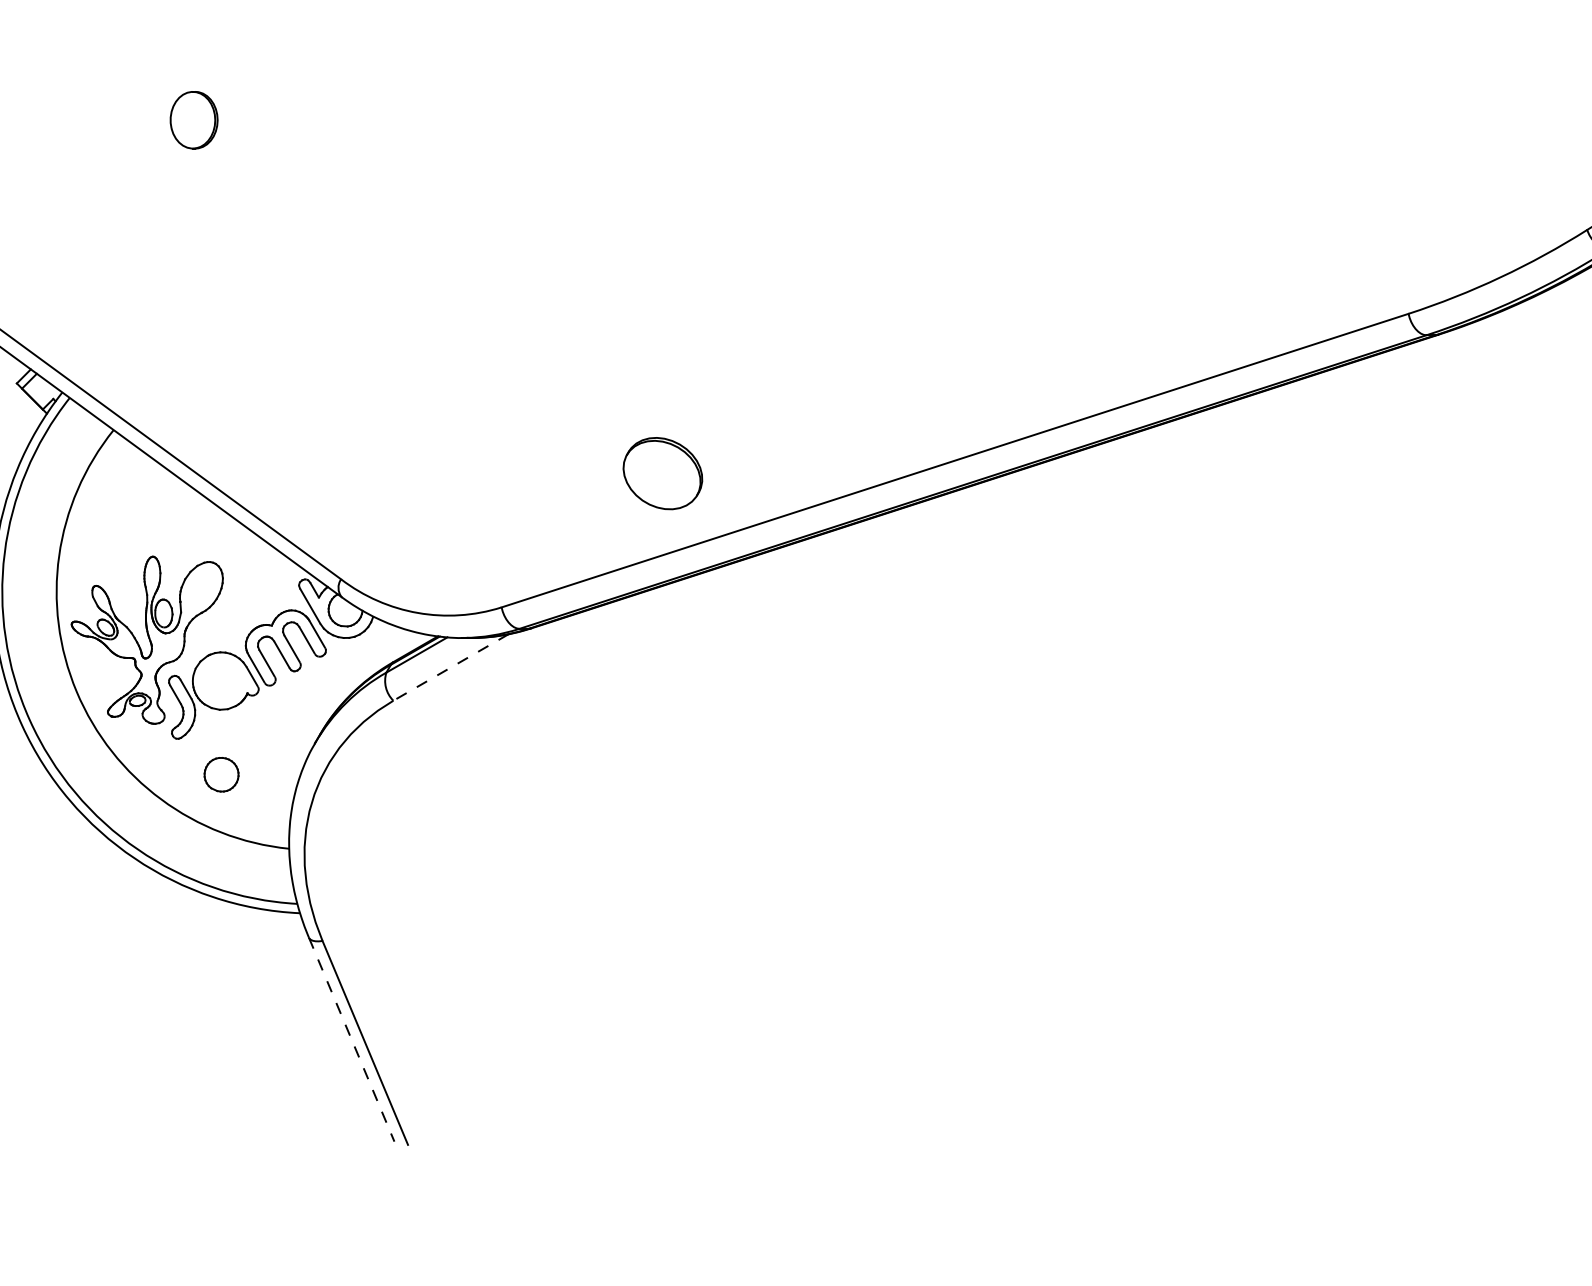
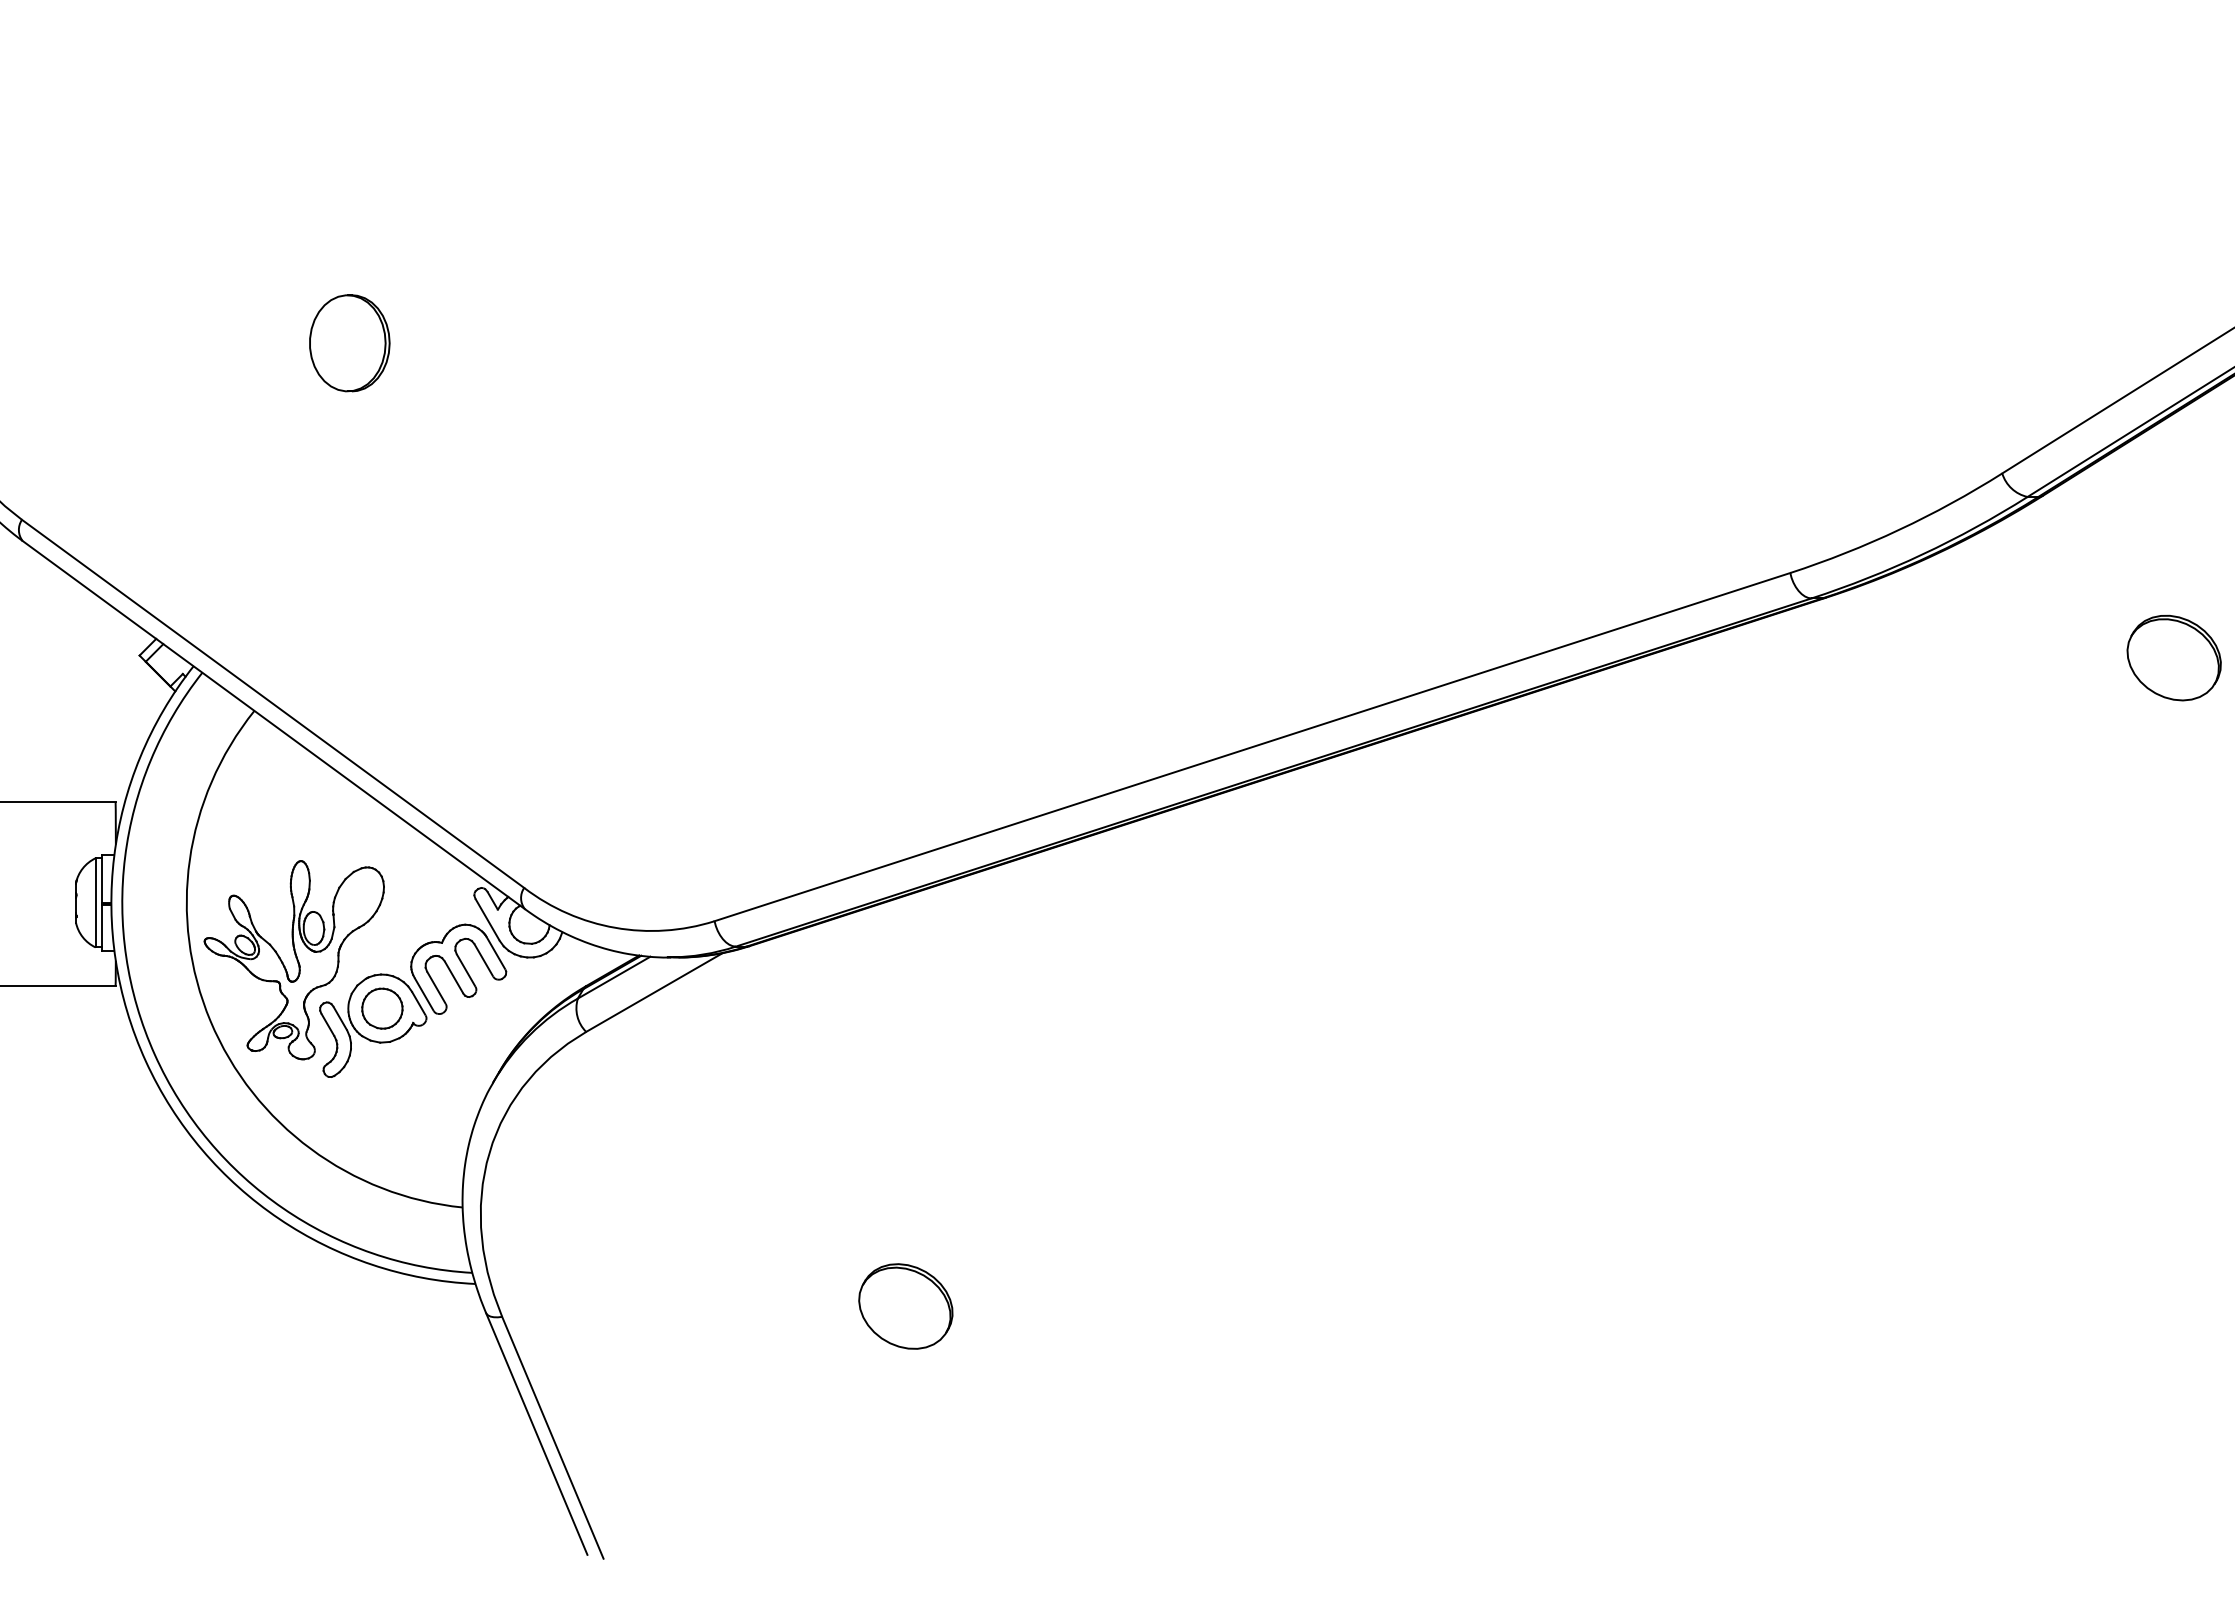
part: (193, 120) -> (349, 343), size x1.43
part: (662, 473) -> (905, 1306), moved
line: (450, 667) -> (654, 992), dashed -> solid
part: (221, 774) -> (382, 1008), moved
line: (351, 1040) -> (536, 1434), dashed -> solid

